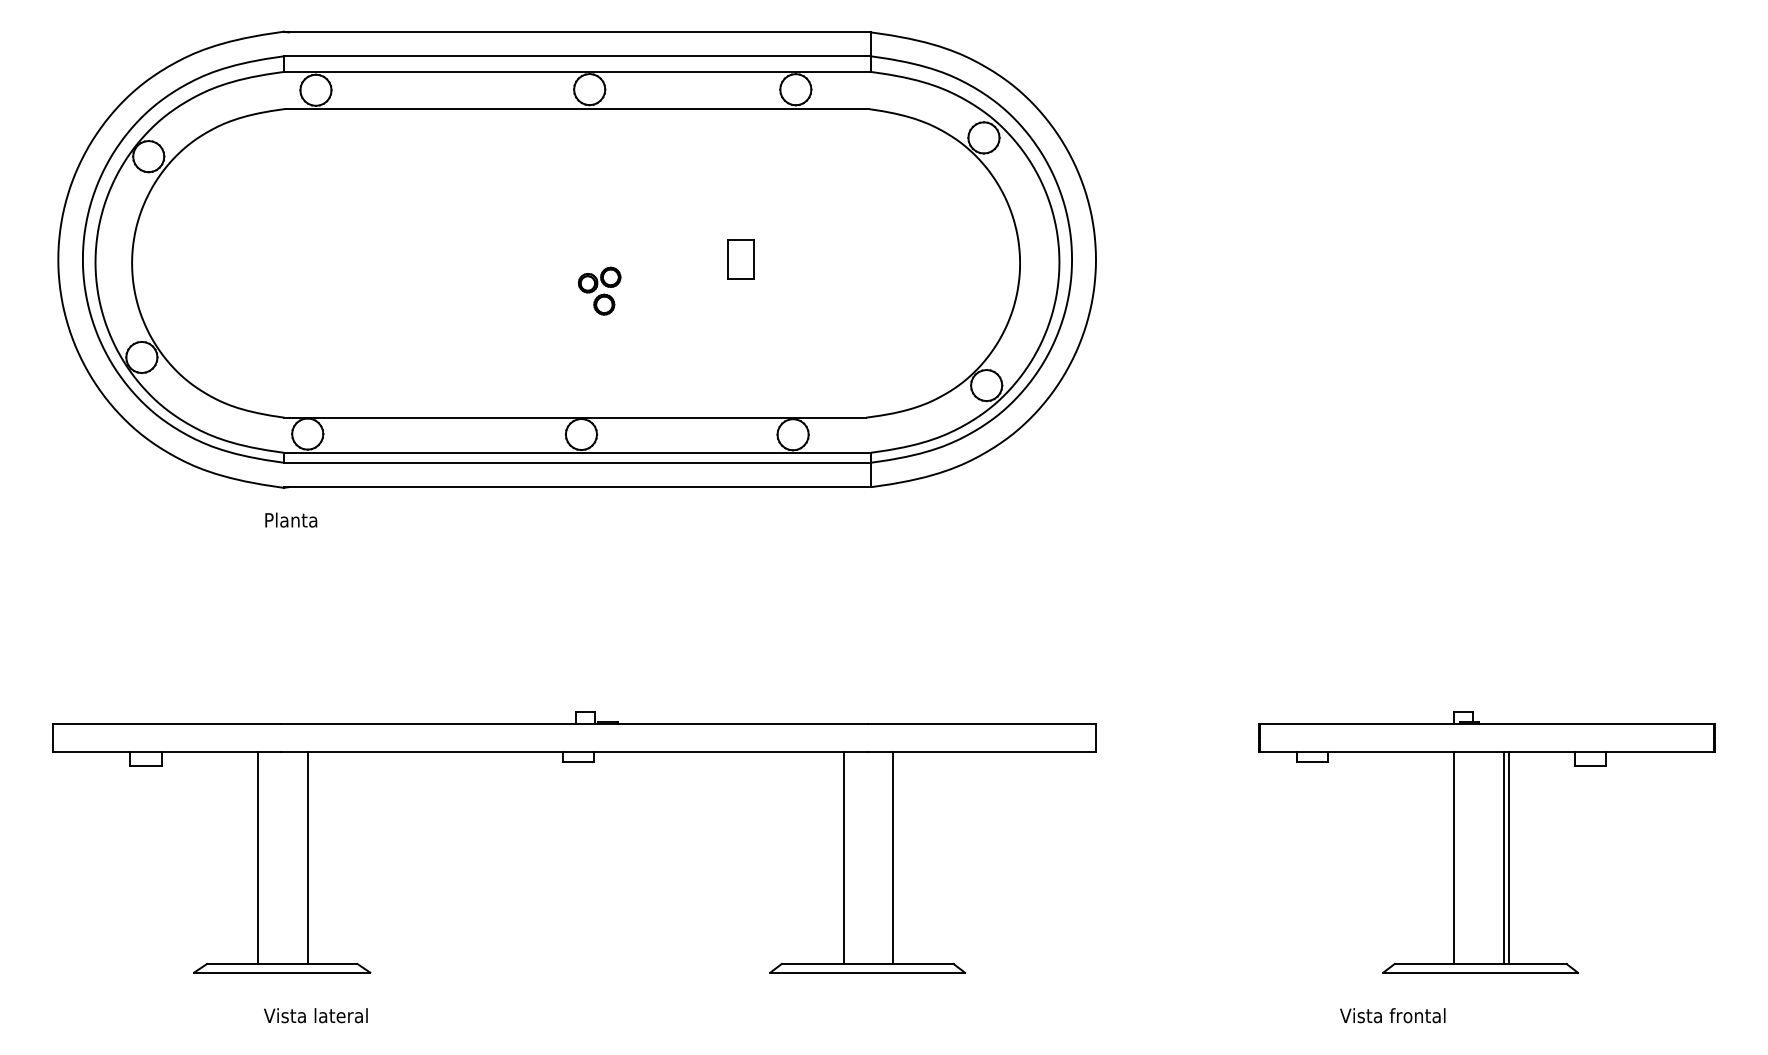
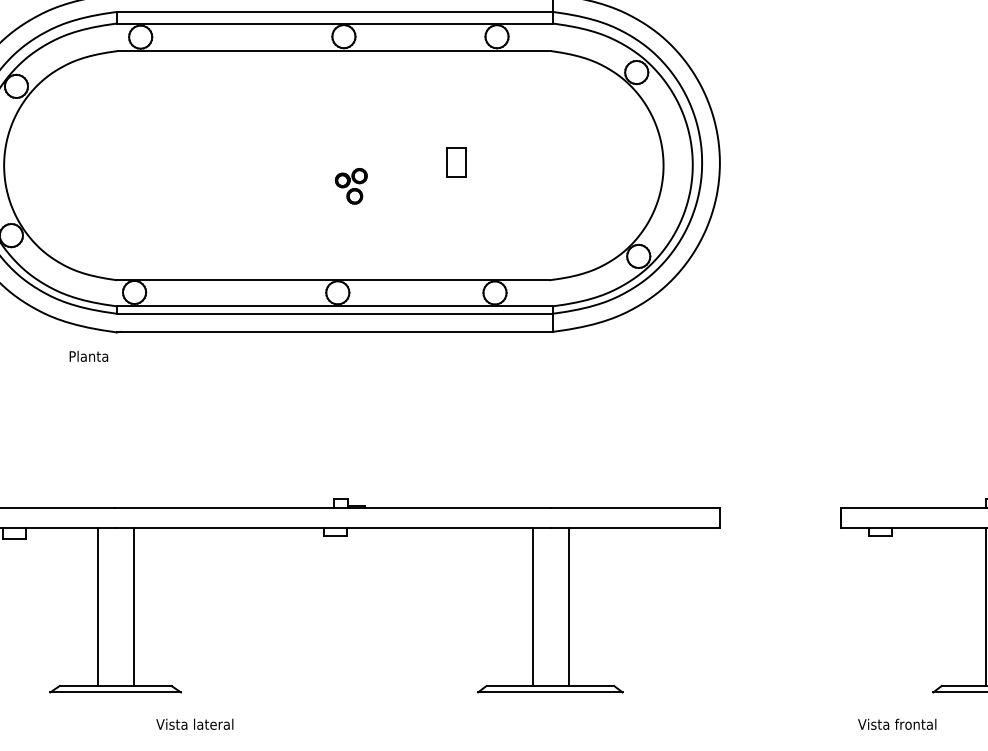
text: (291, 519) -> (89, 355), moved
text: (315, 1015) -> (194, 724), moved
text: (1392, 1015) -> (897, 724), moved

